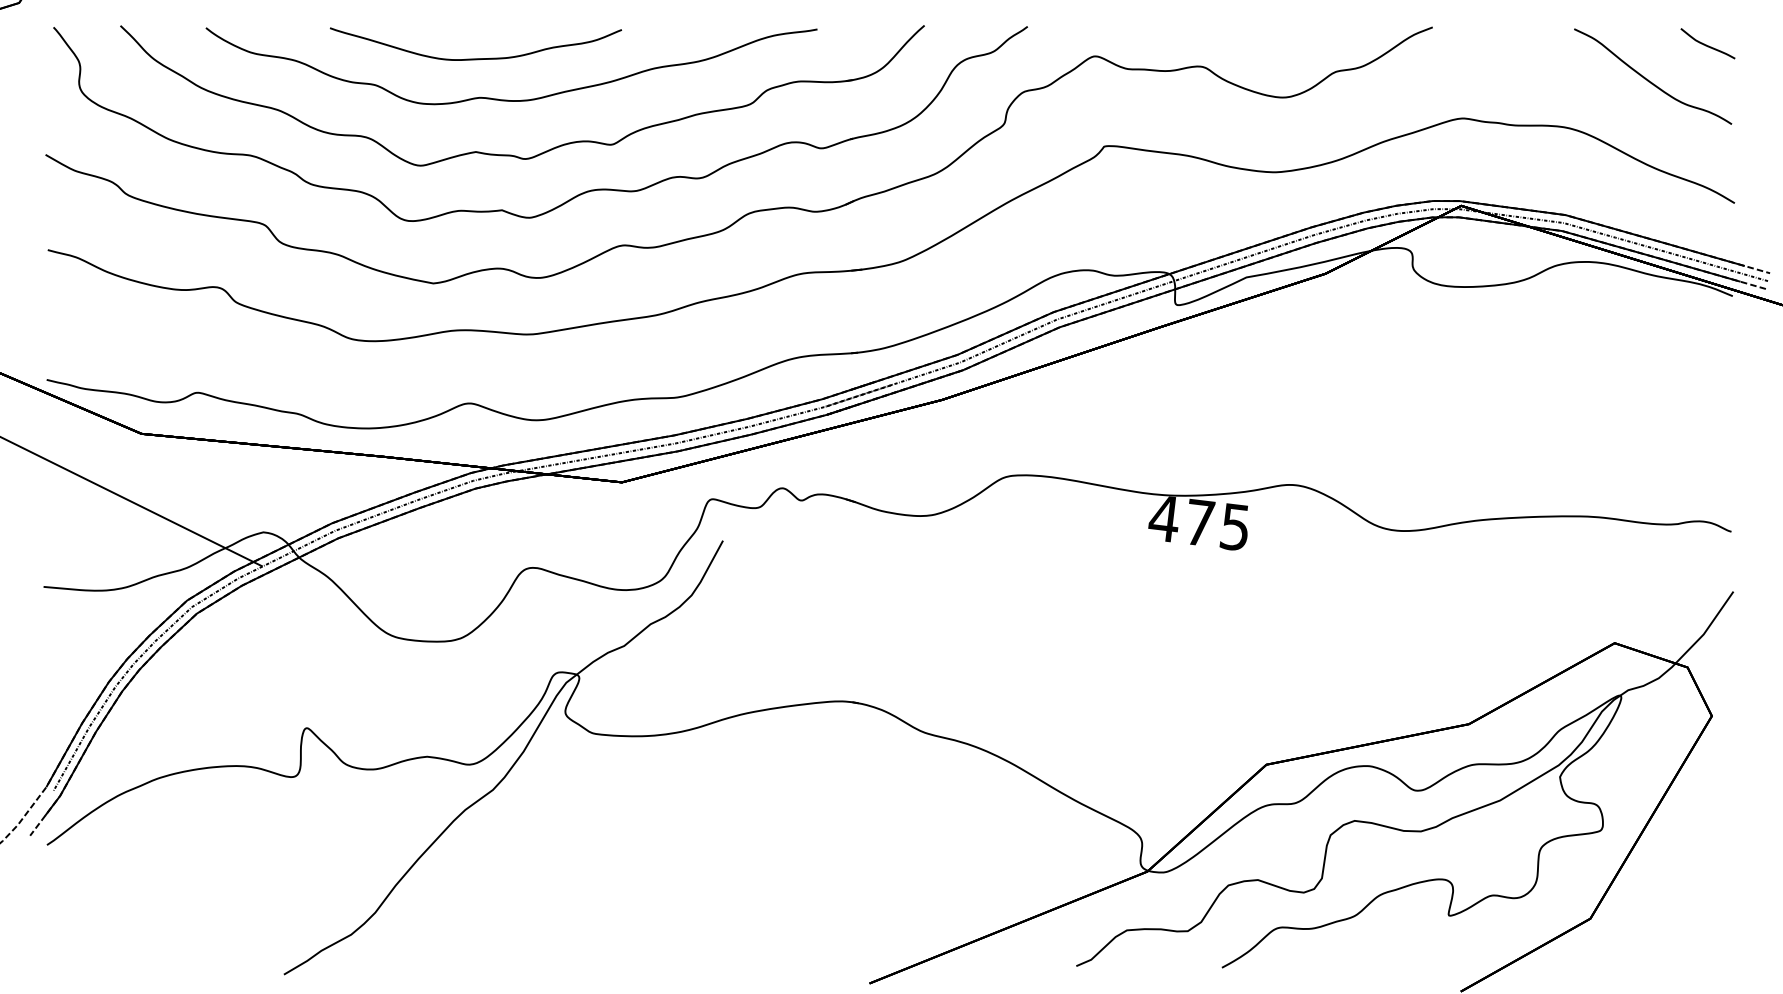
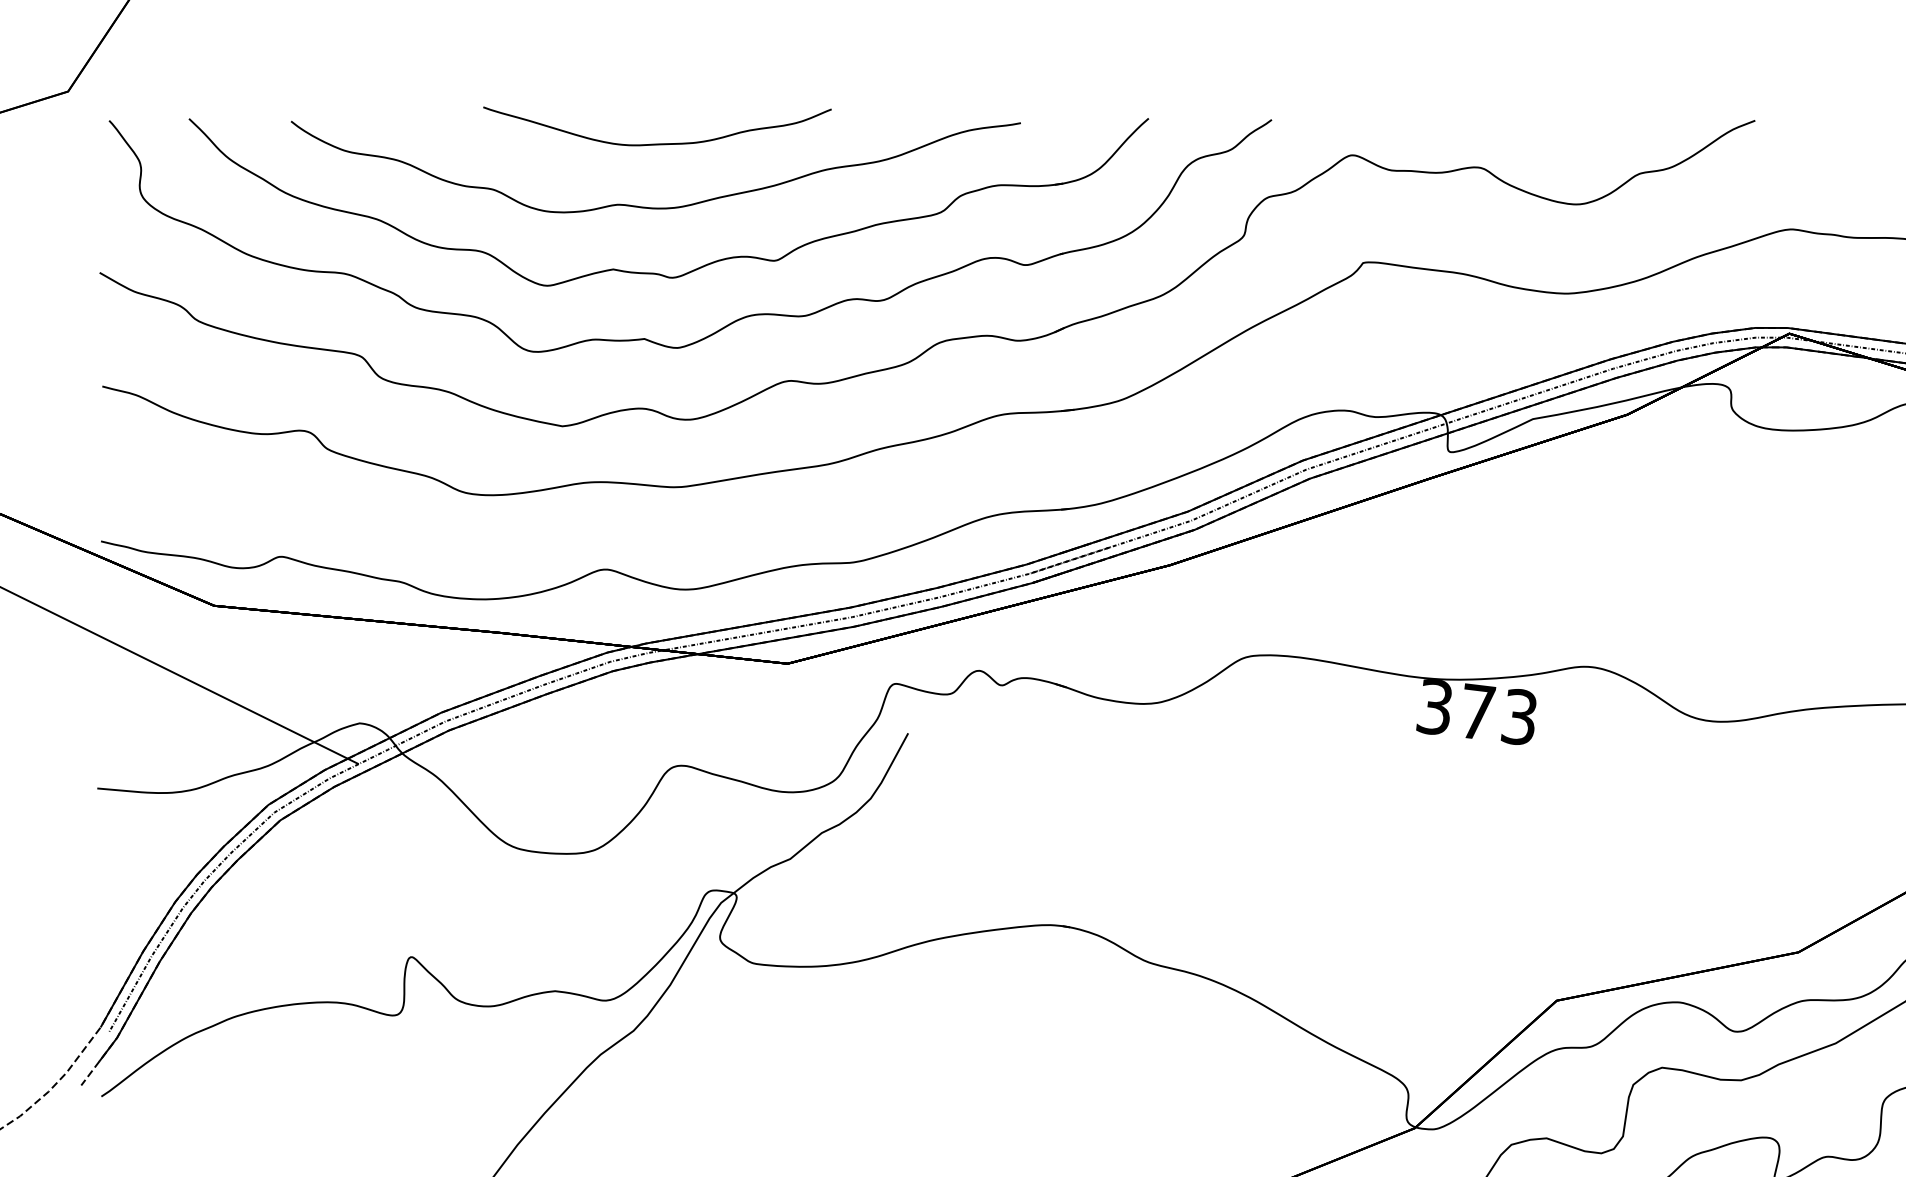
part: (475, 58) -> (656, 143), moved
text: (1198, 522) -> (1475, 711), 475 -> 373

